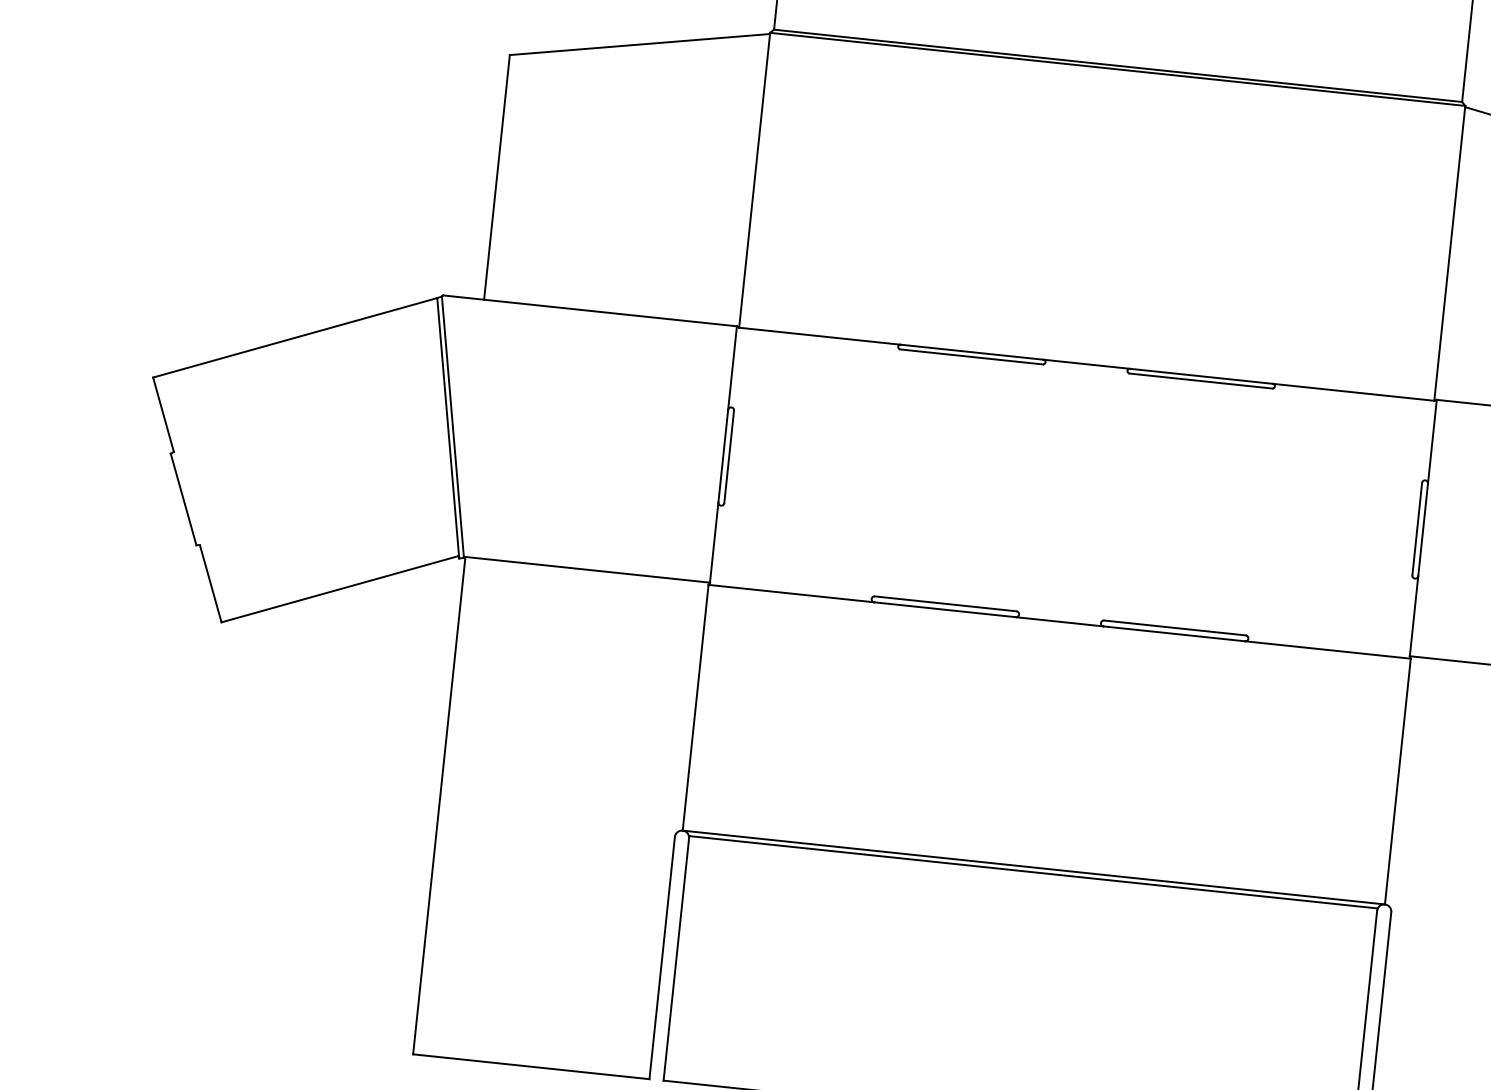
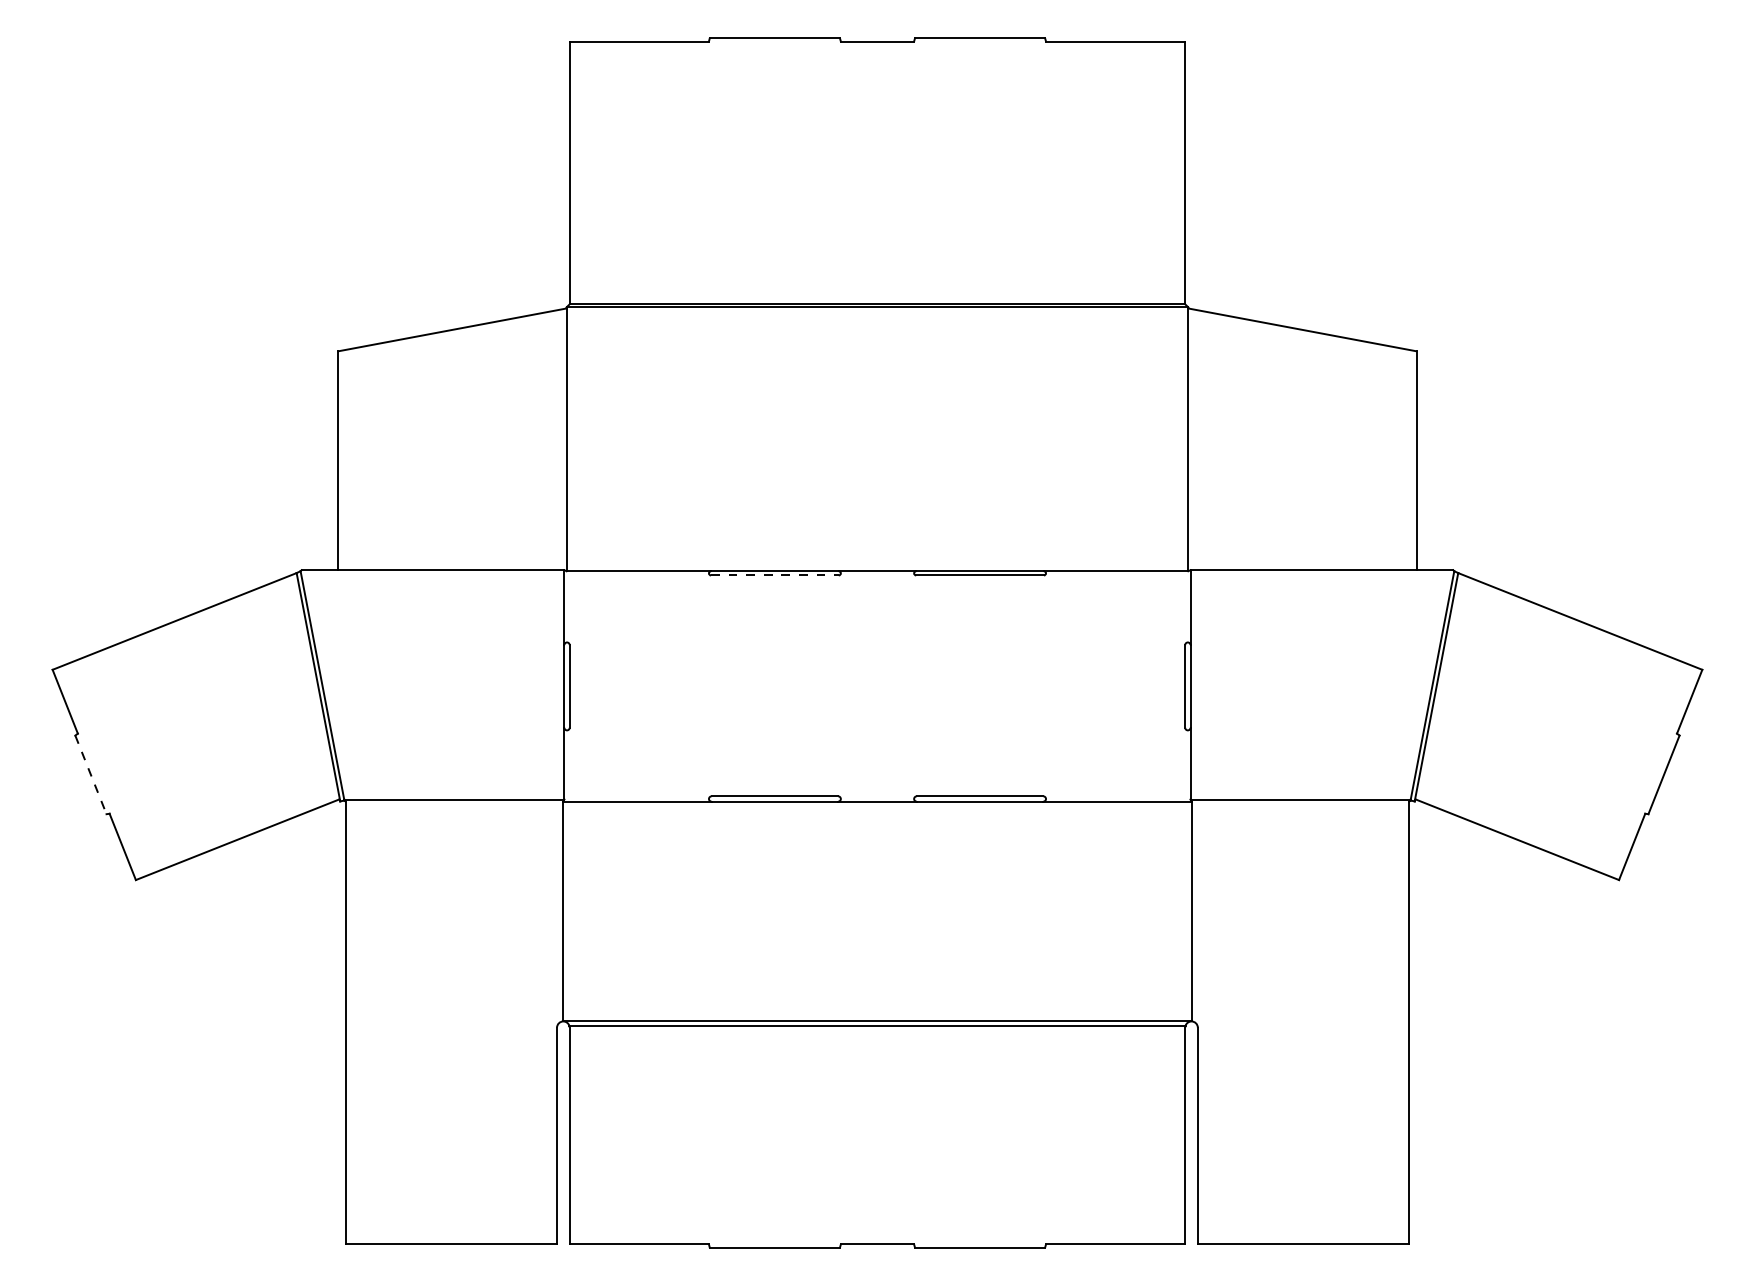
line: (971, 356) -> (774, 575), solid -> dashed
line: (184, 500) -> (91, 775), solid -> dashed

